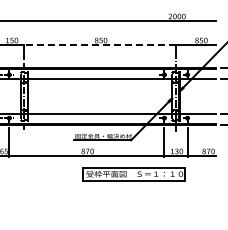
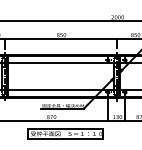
line: (100, 45) -> (61, 38), dashed -> solid
part: (133, 174) -> (65, 134), moved

